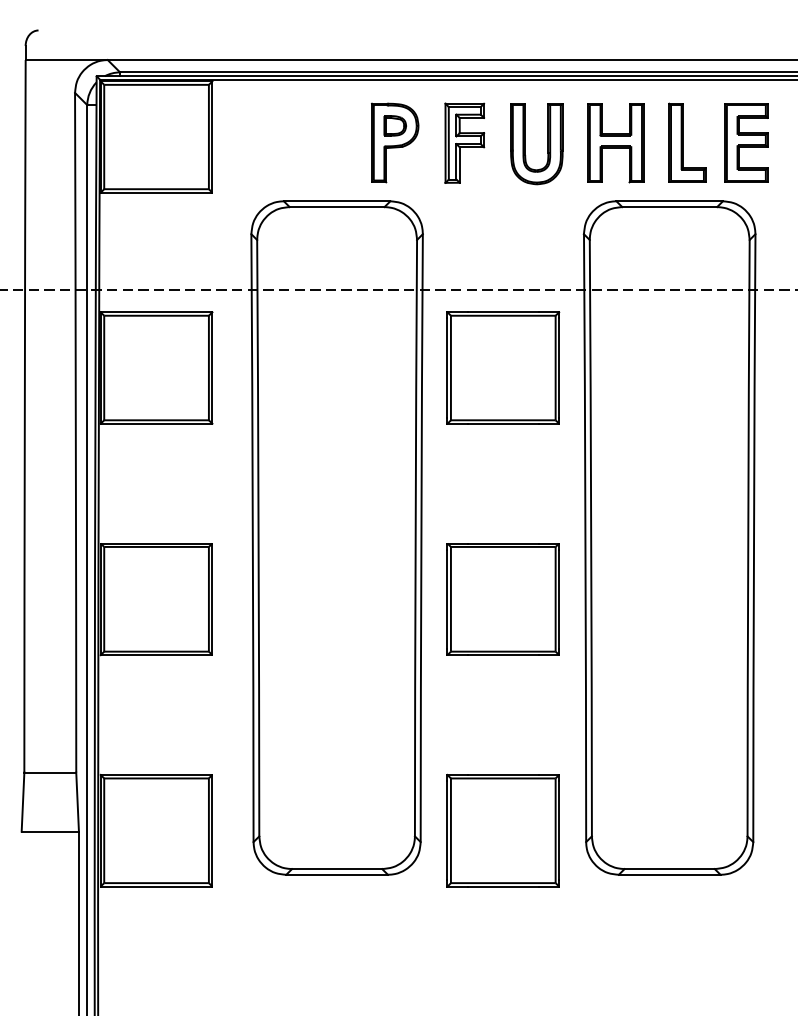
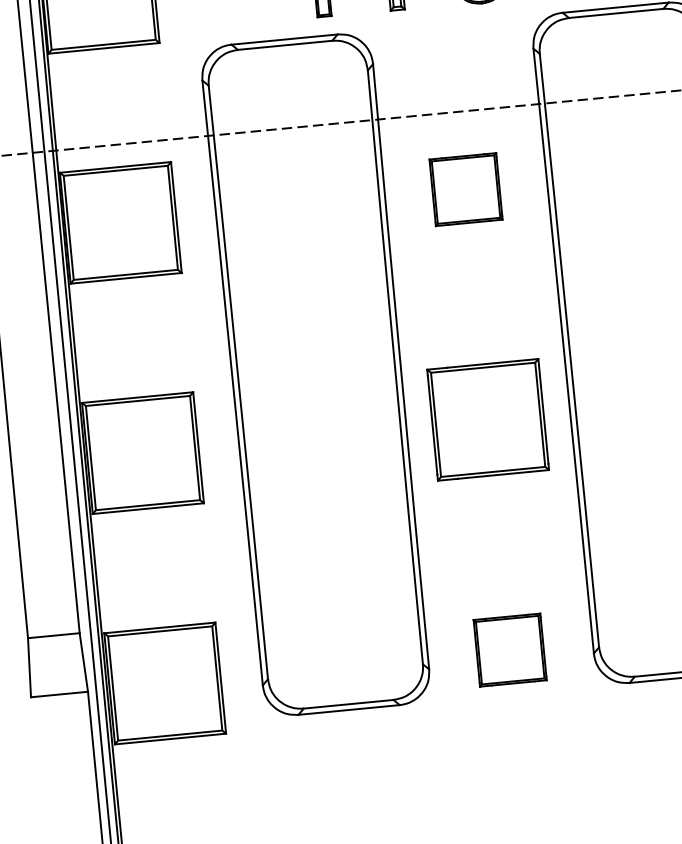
part: (503, 367) -> (466, 189), size x0.6
part: (502, 830) -> (509, 650), size x0.6

